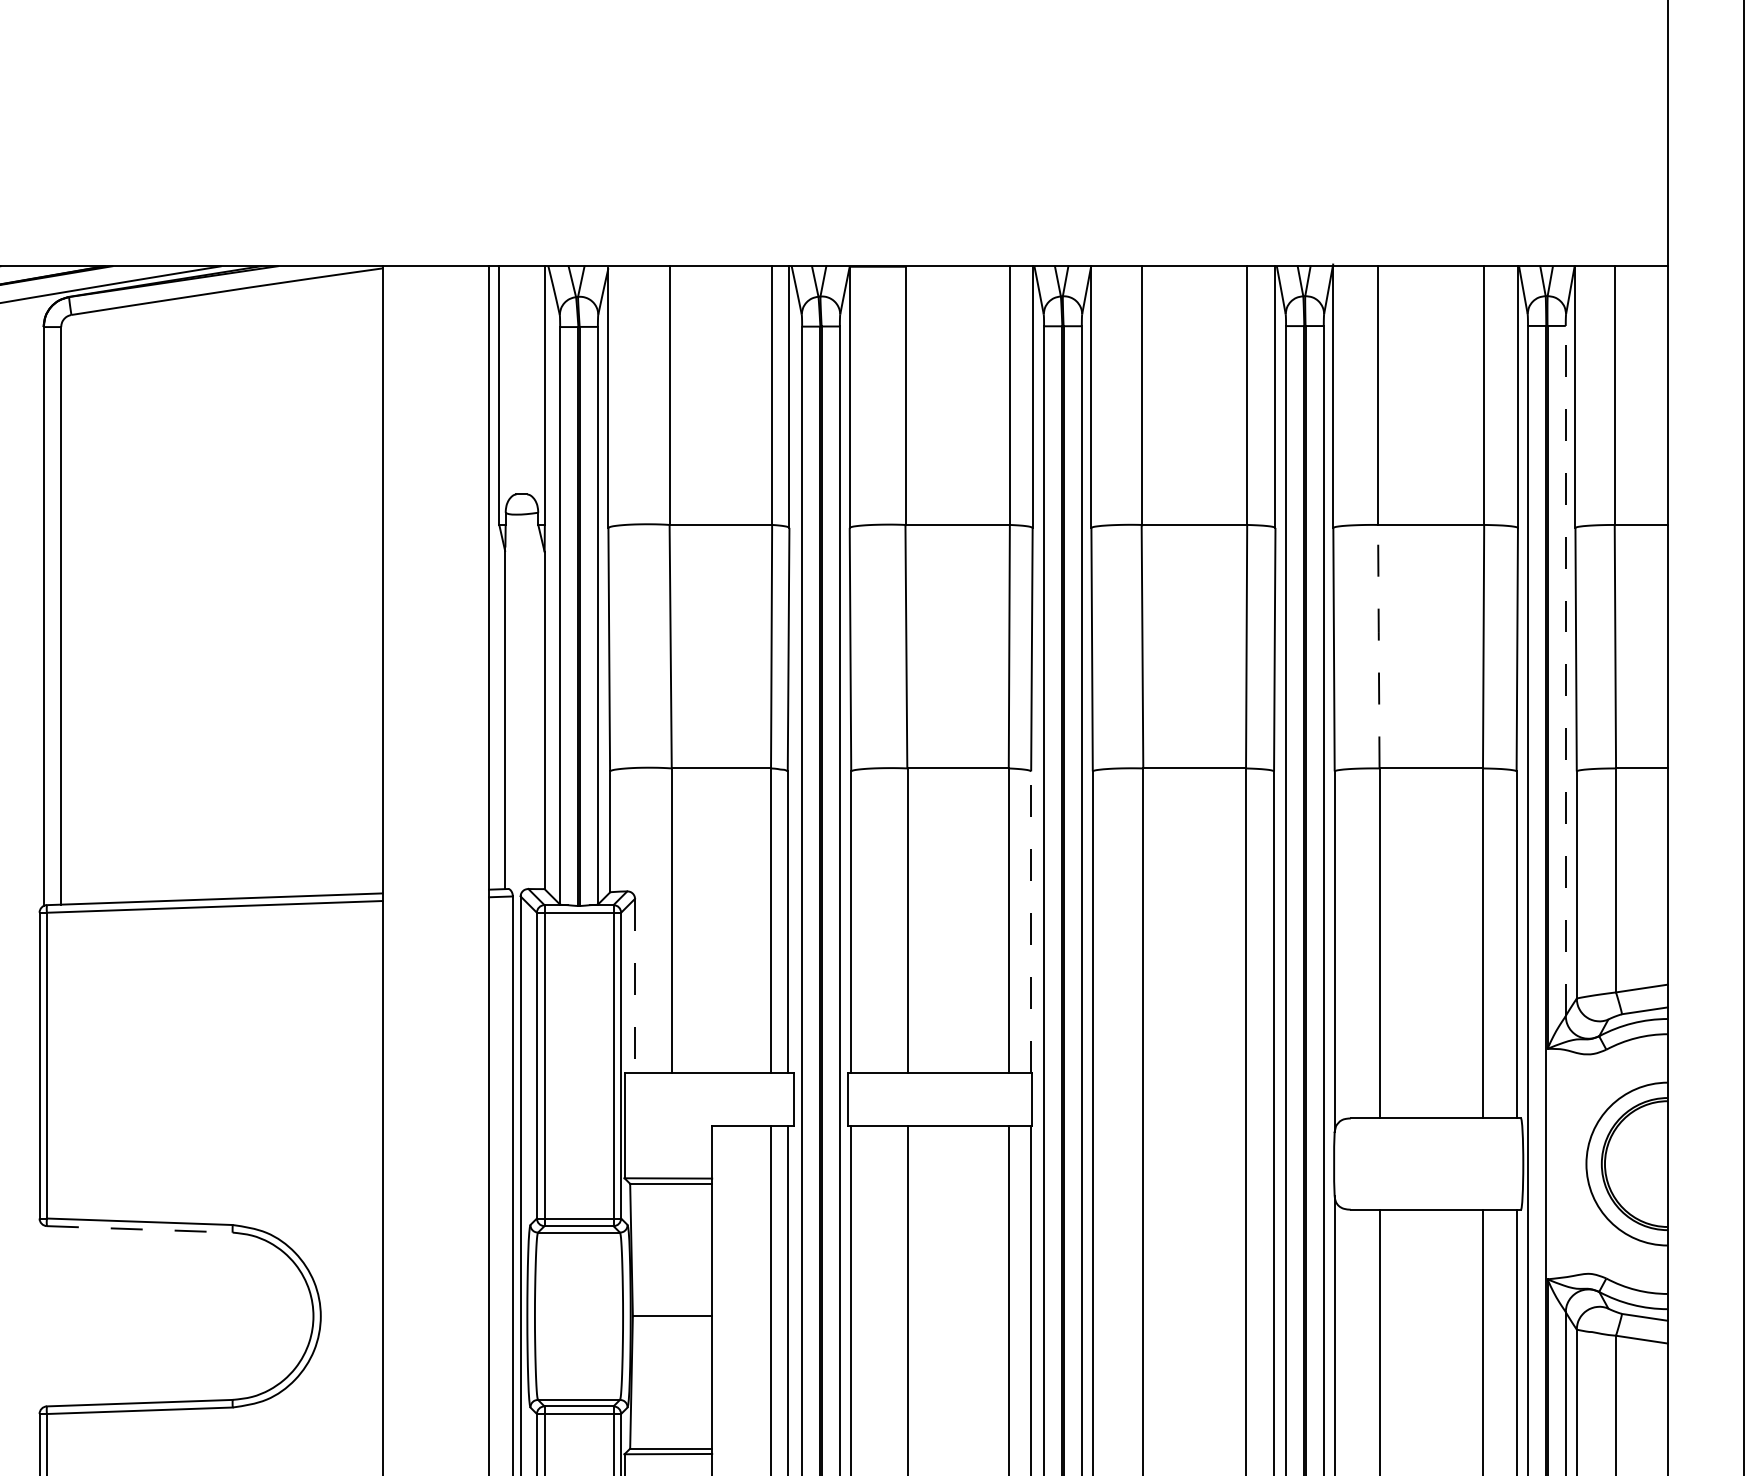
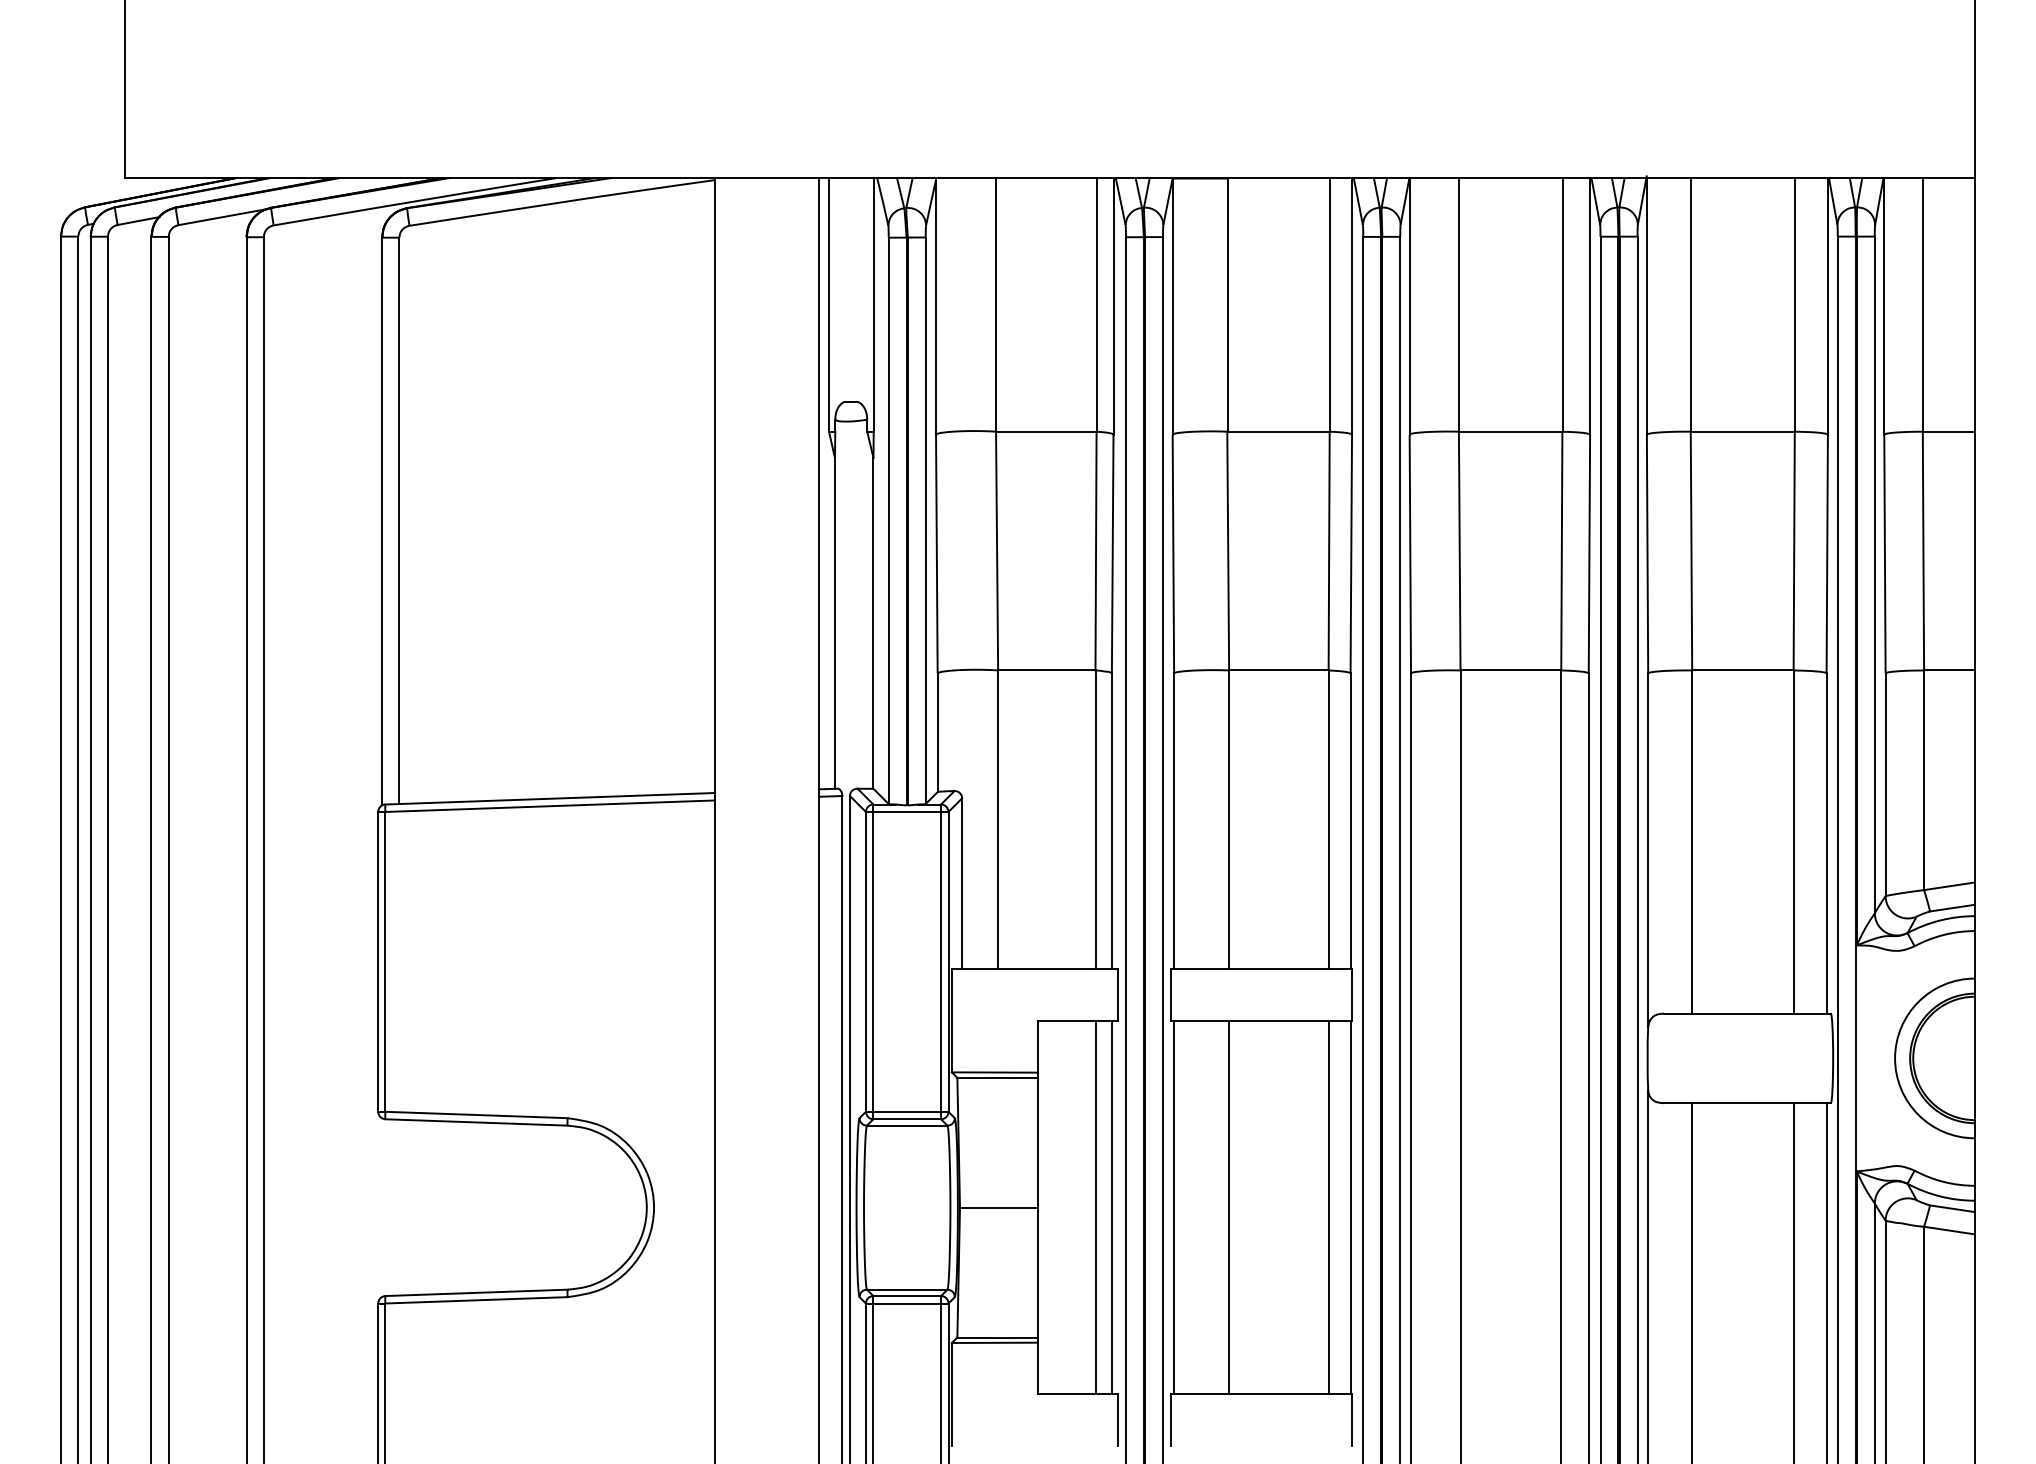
line: (1378, 645) -> (1691, 549), dashed -> solid
line: (1565, 670) -> (1874, 574), dashed -> solid
line: (1031, 922) -> (1350, 821), dashed -> solid
line: (635, 986) -> (962, 884), dashed -> solid
line: (140, 1229) -> (477, 1122), dashed -> solid

